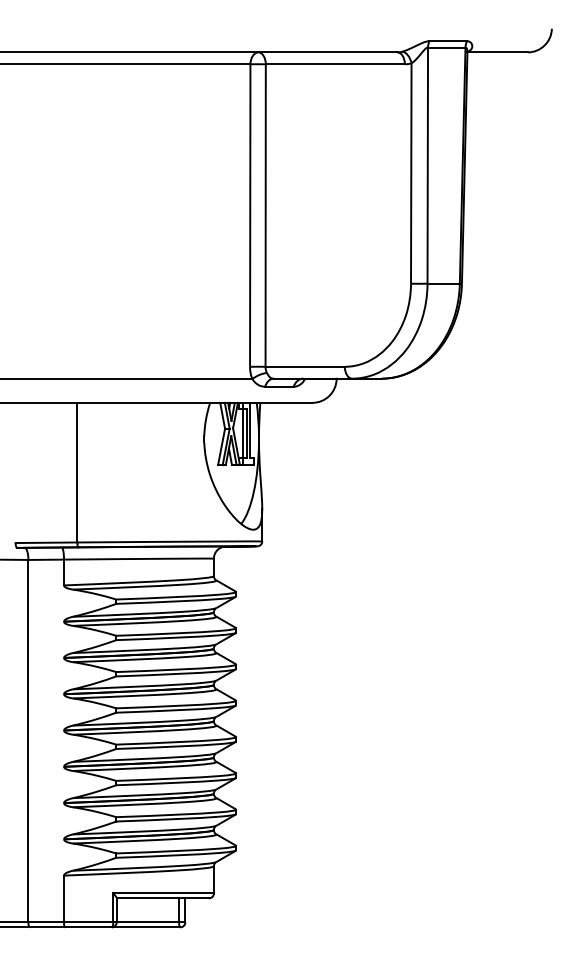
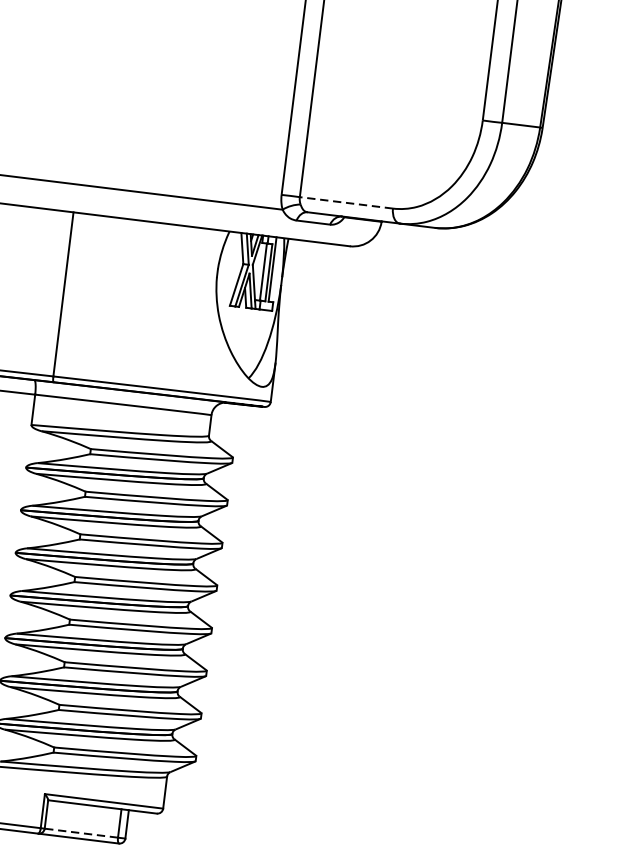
line: (305, 366) -> (346, 202), solid -> dashed
line: (147, 922) -> (80, 833), solid -> dashed

